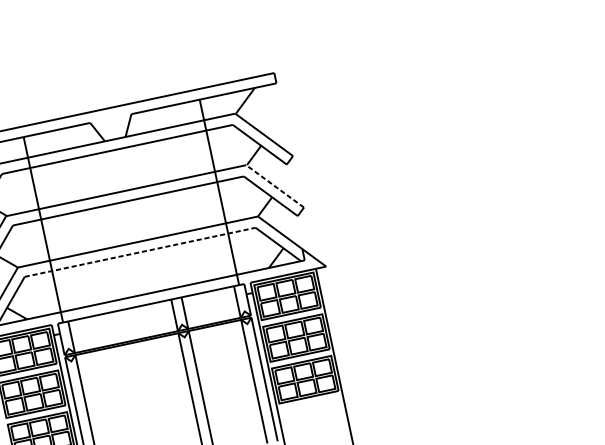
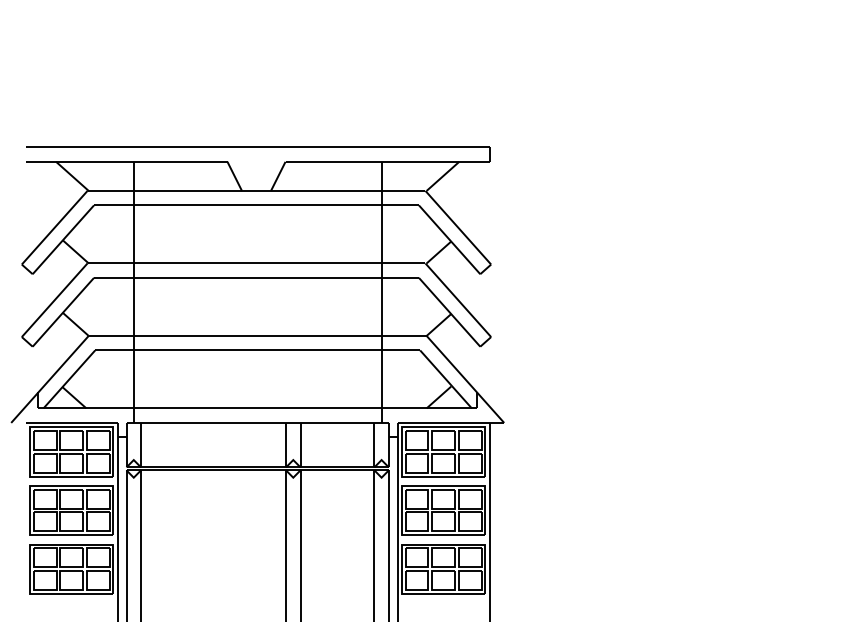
line: (274, 185) -> (457, 299), dashed -> solid
line: (140, 252) -> (258, 350), dashed -> solid

